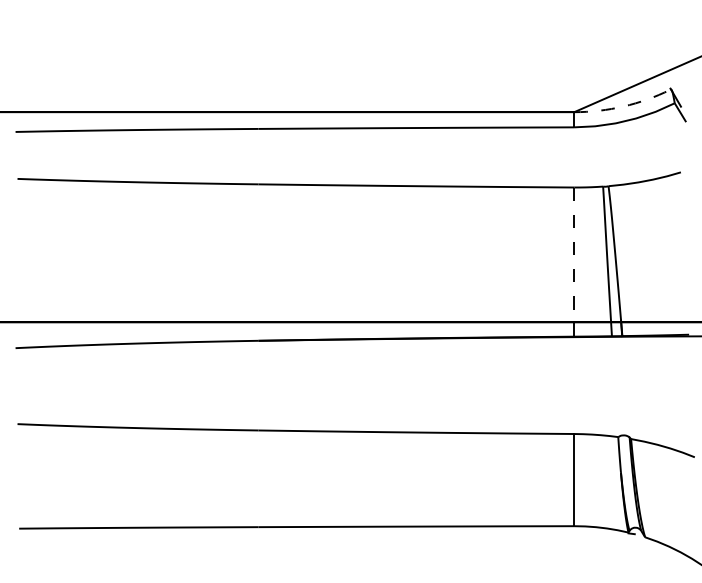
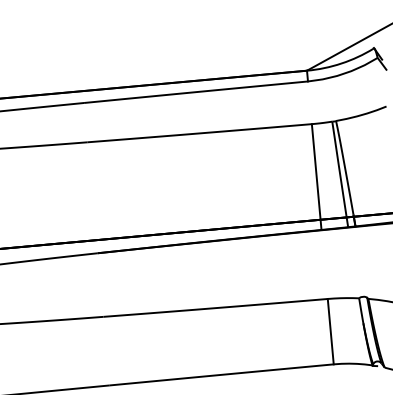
arc: (623, 106) -> (341, 63), dashed -> solid
line: (574, 262) -> (316, 177), dashed -> solid

